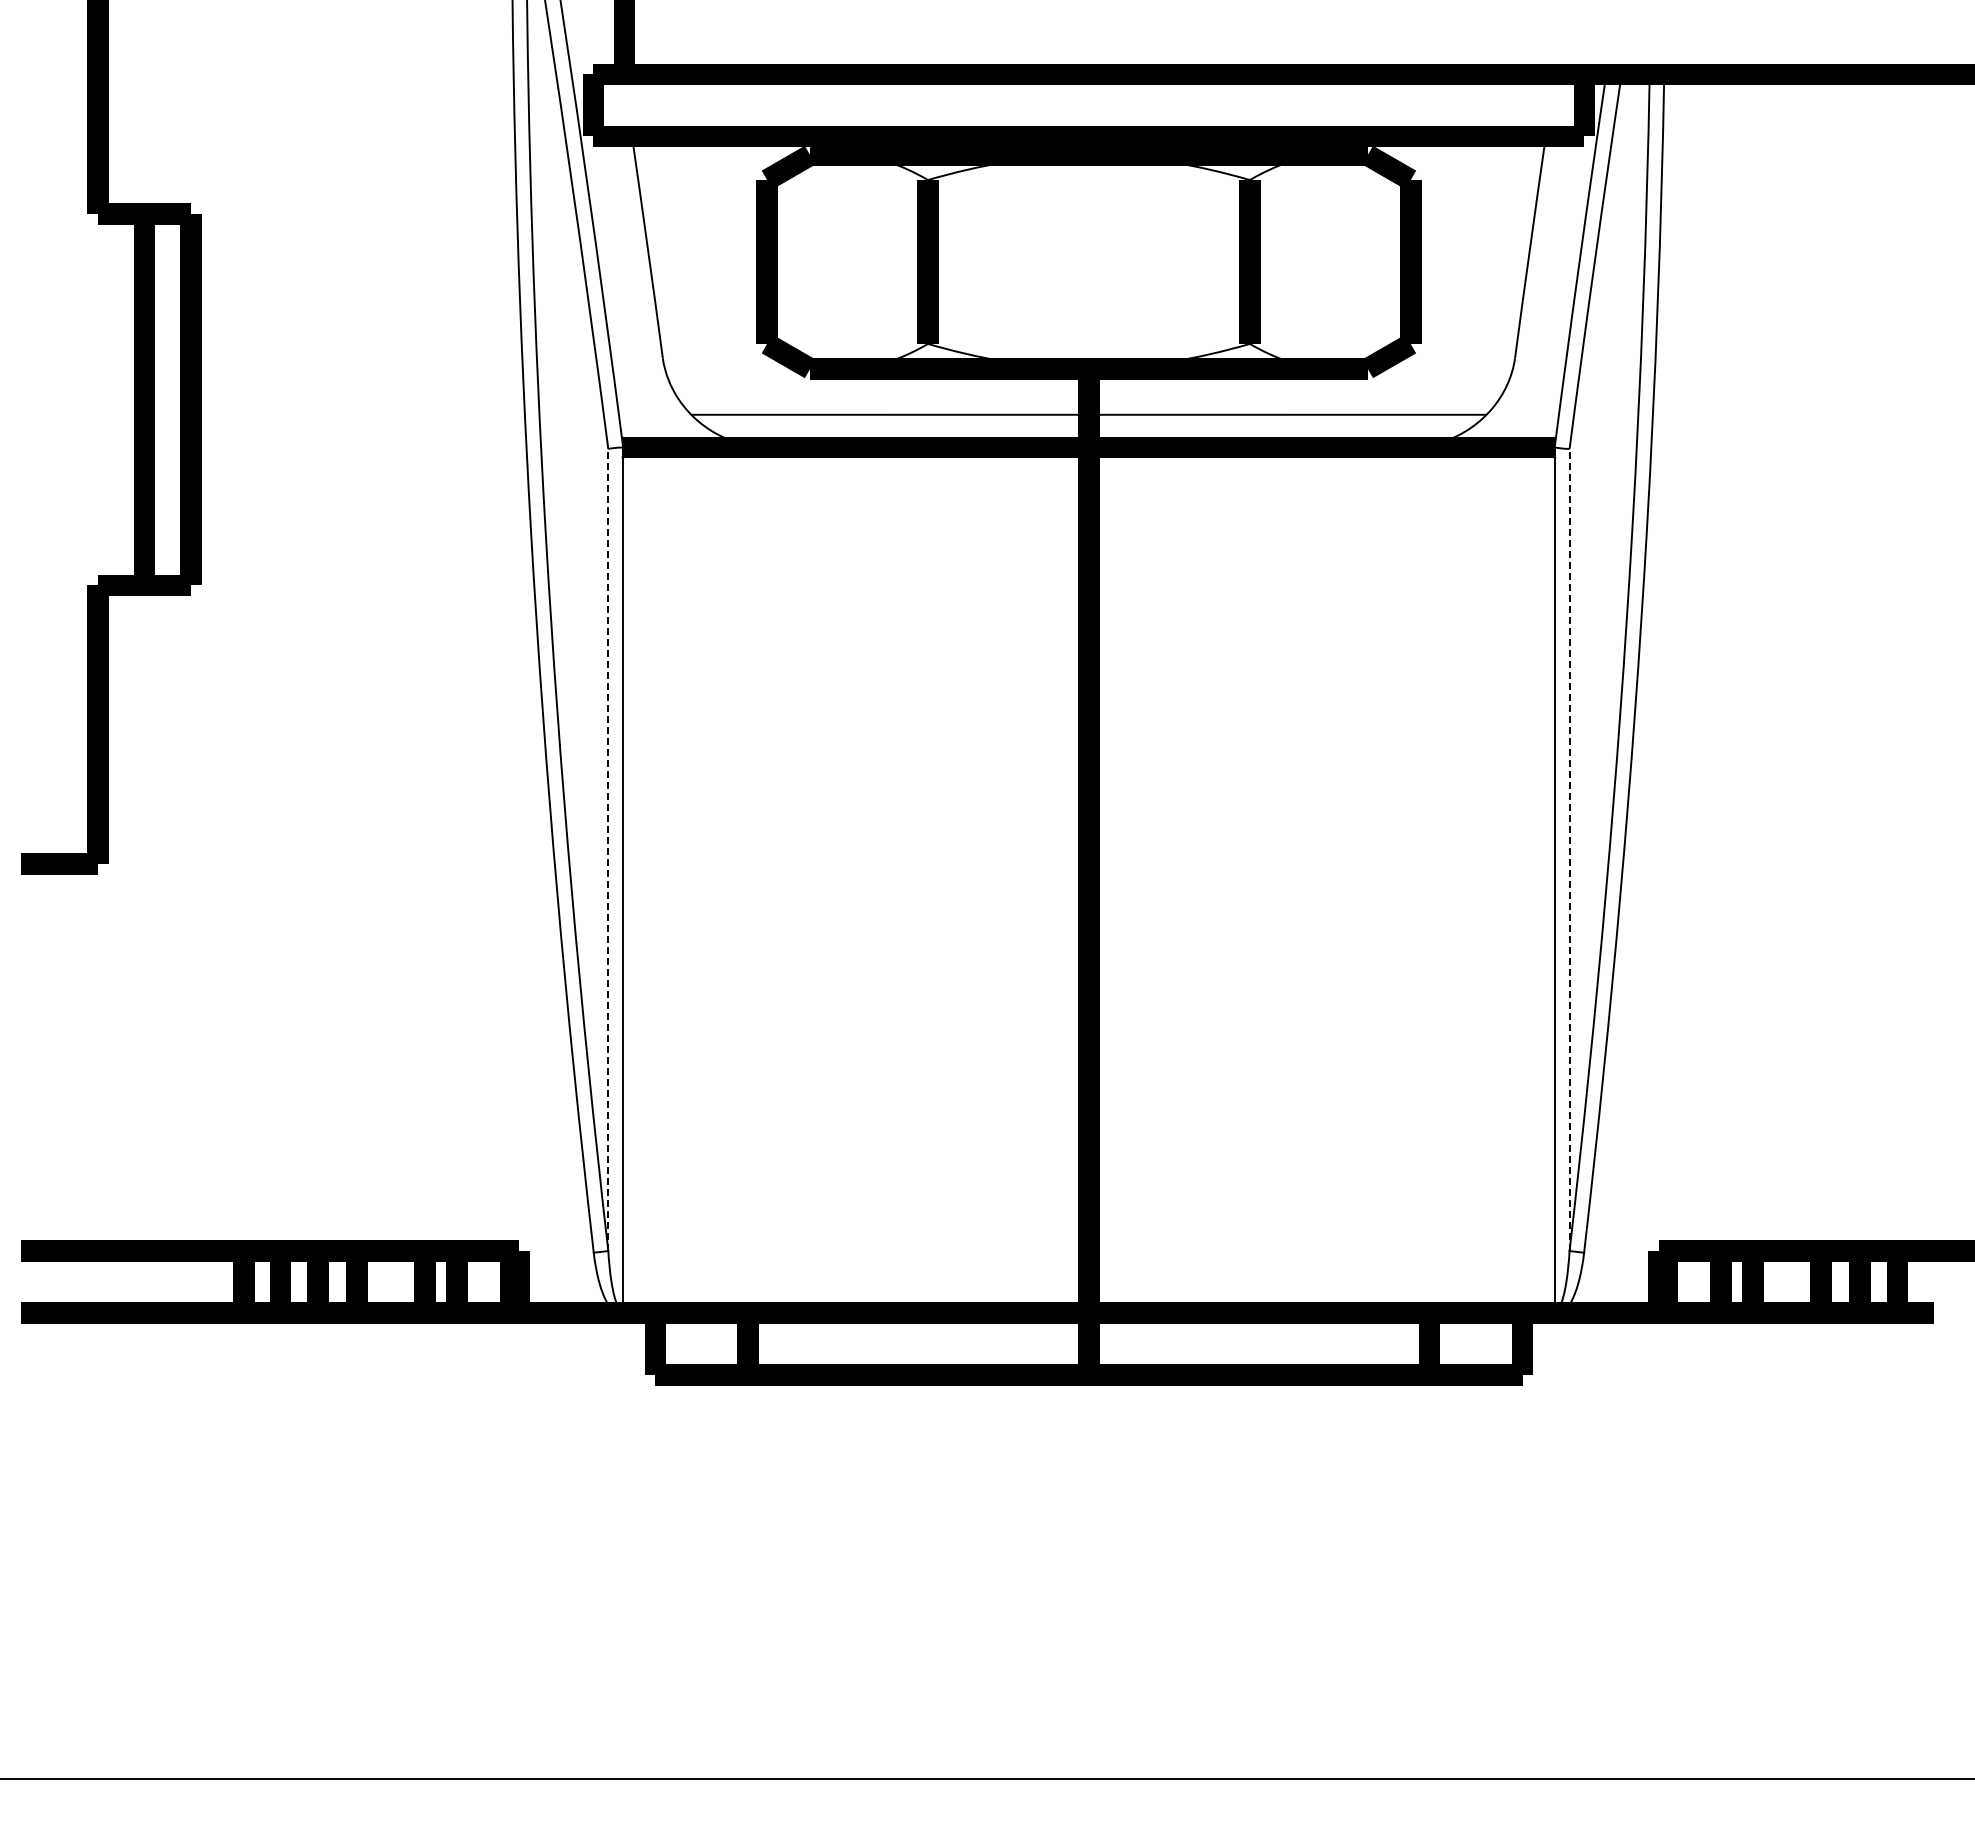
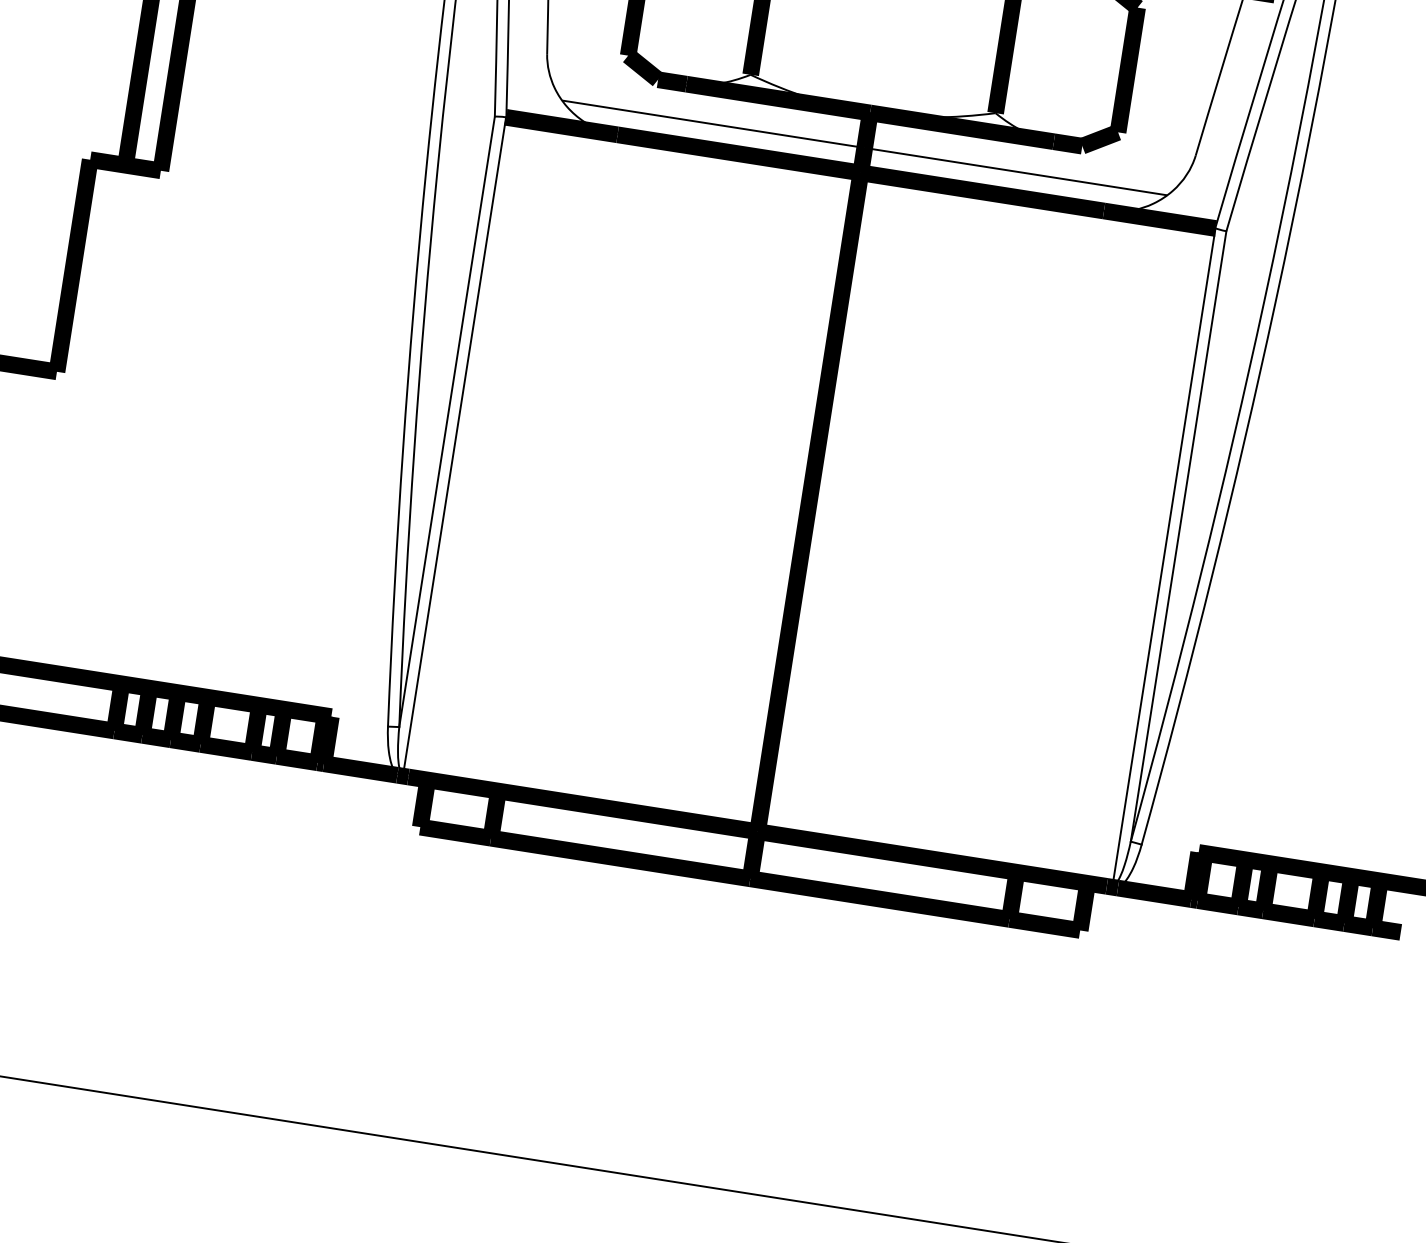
line: (608, 849) -> (447, 421), dashed -> solid
line: (1569, 849) -> (1178, 536), dashed -> solid

